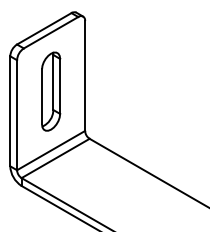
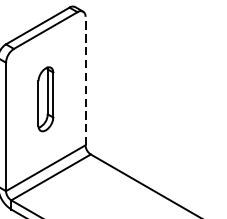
line: (85, 75) -> (85, 80), solid -> dashed
part: (51, 91) -> (46, 99), size x0.7

